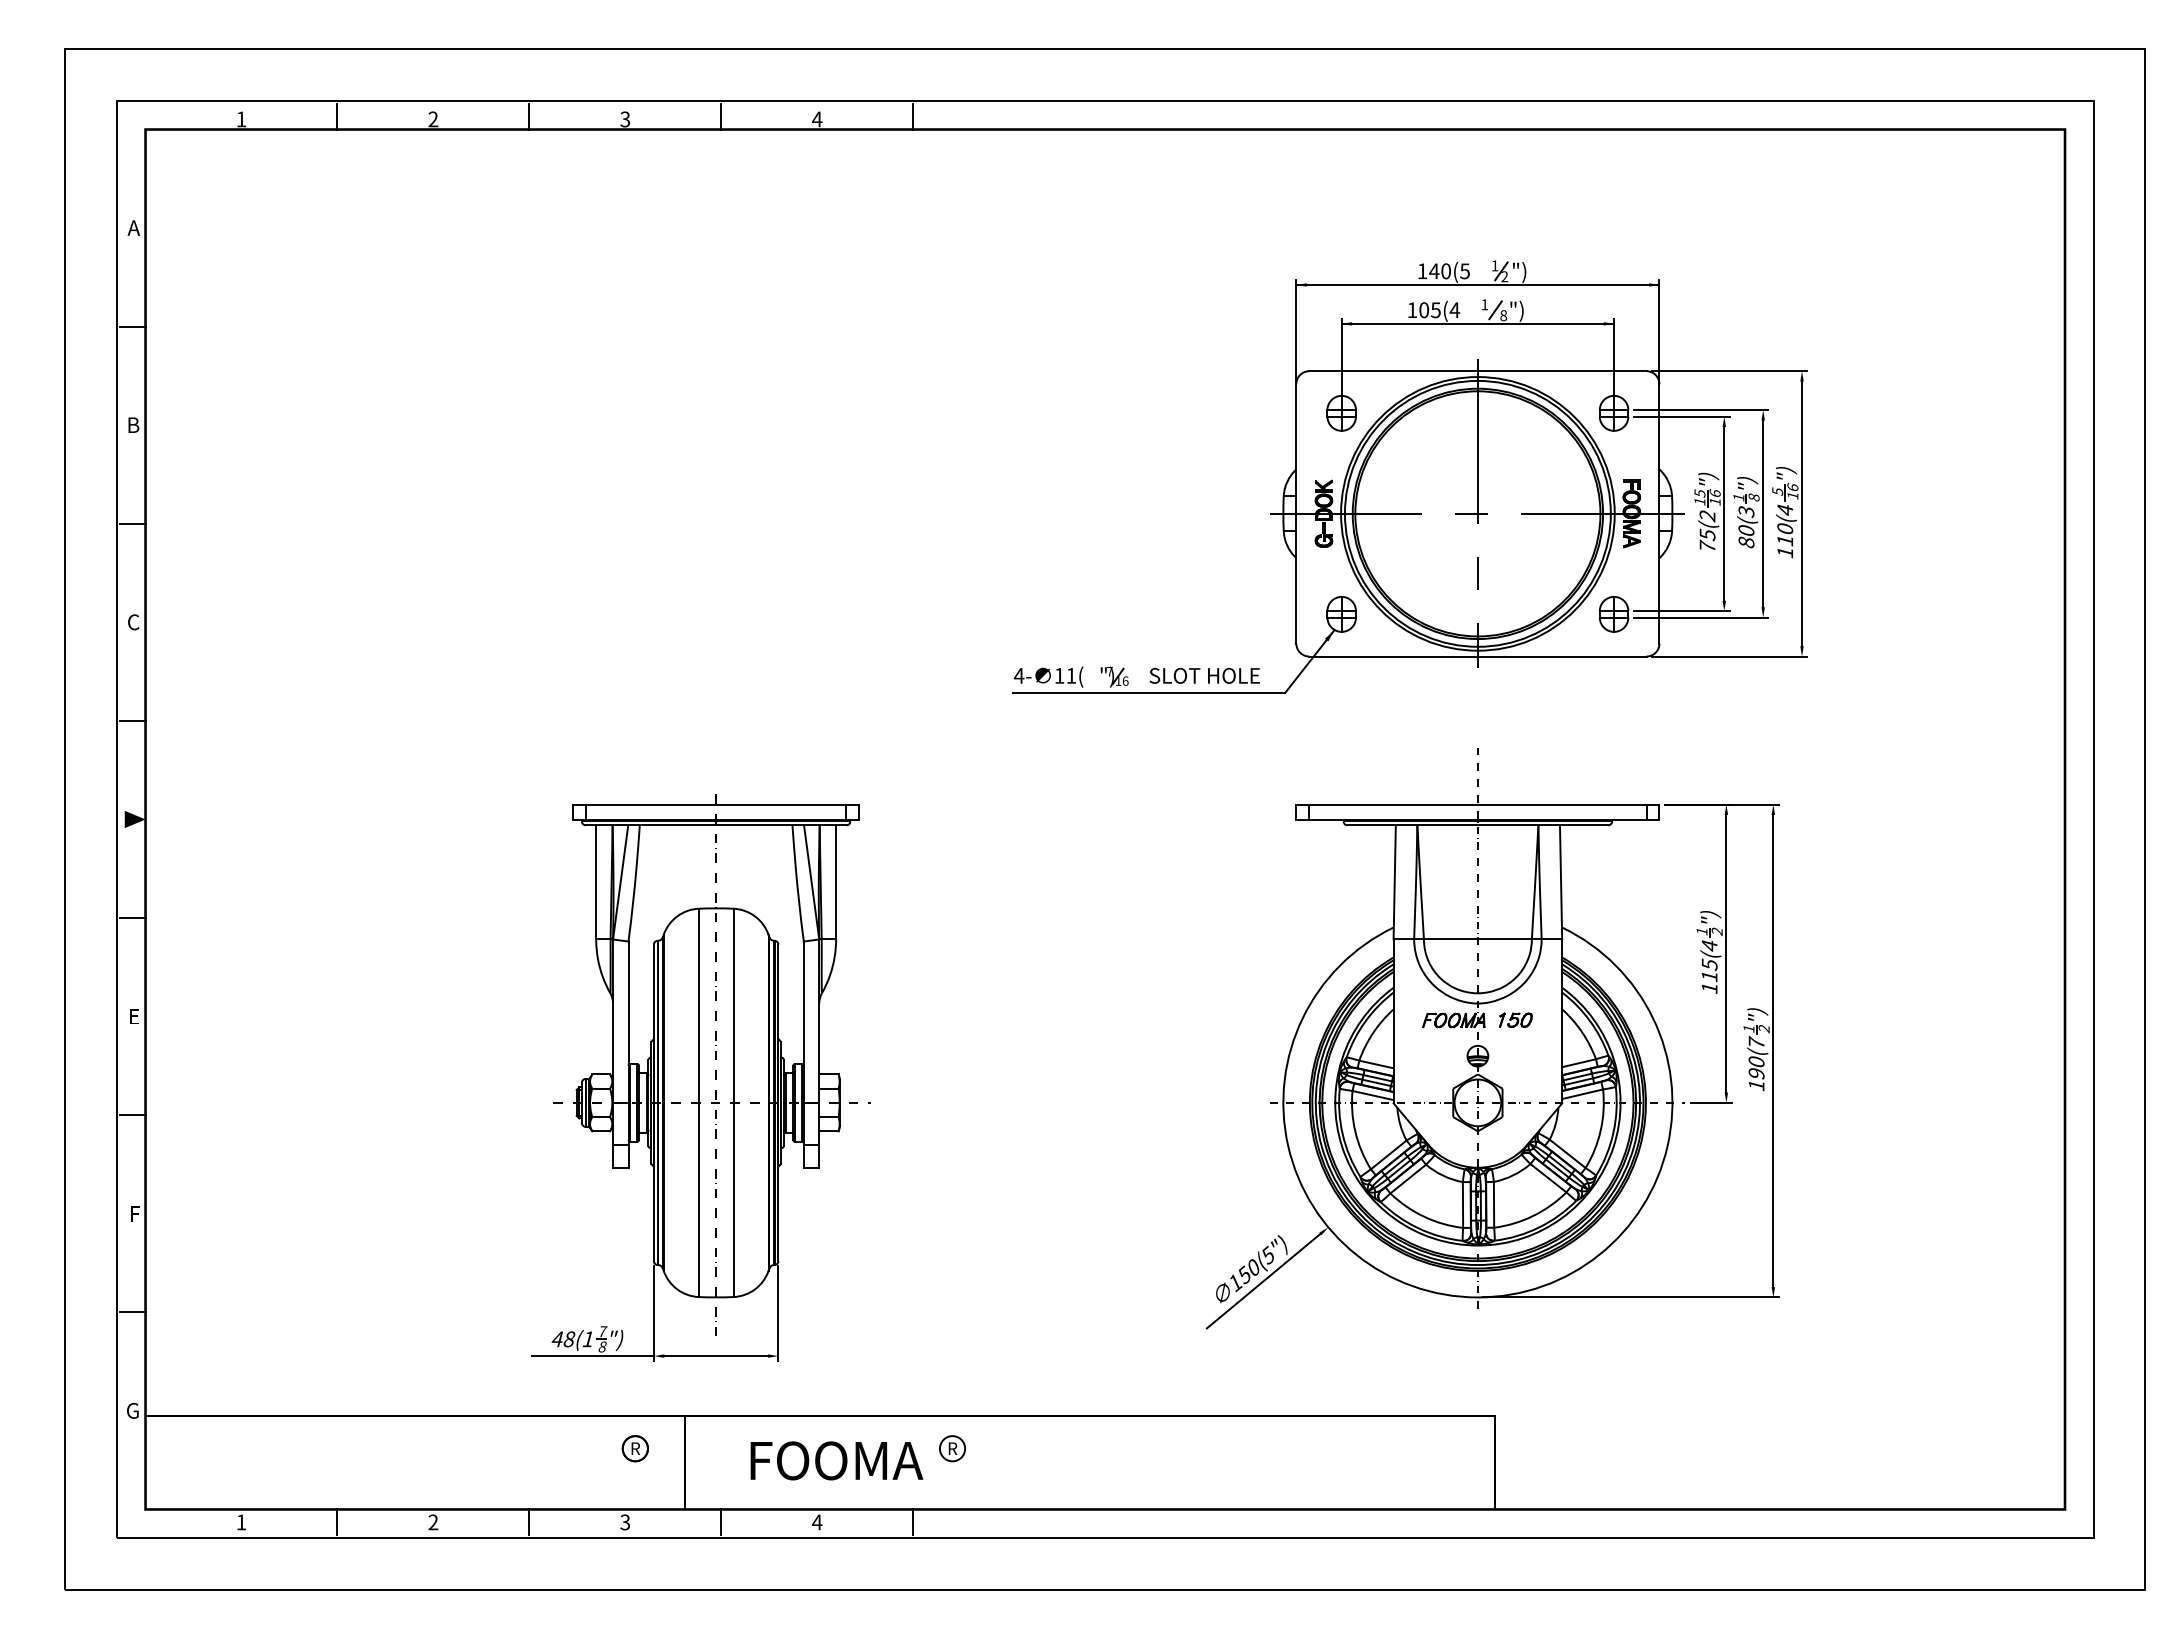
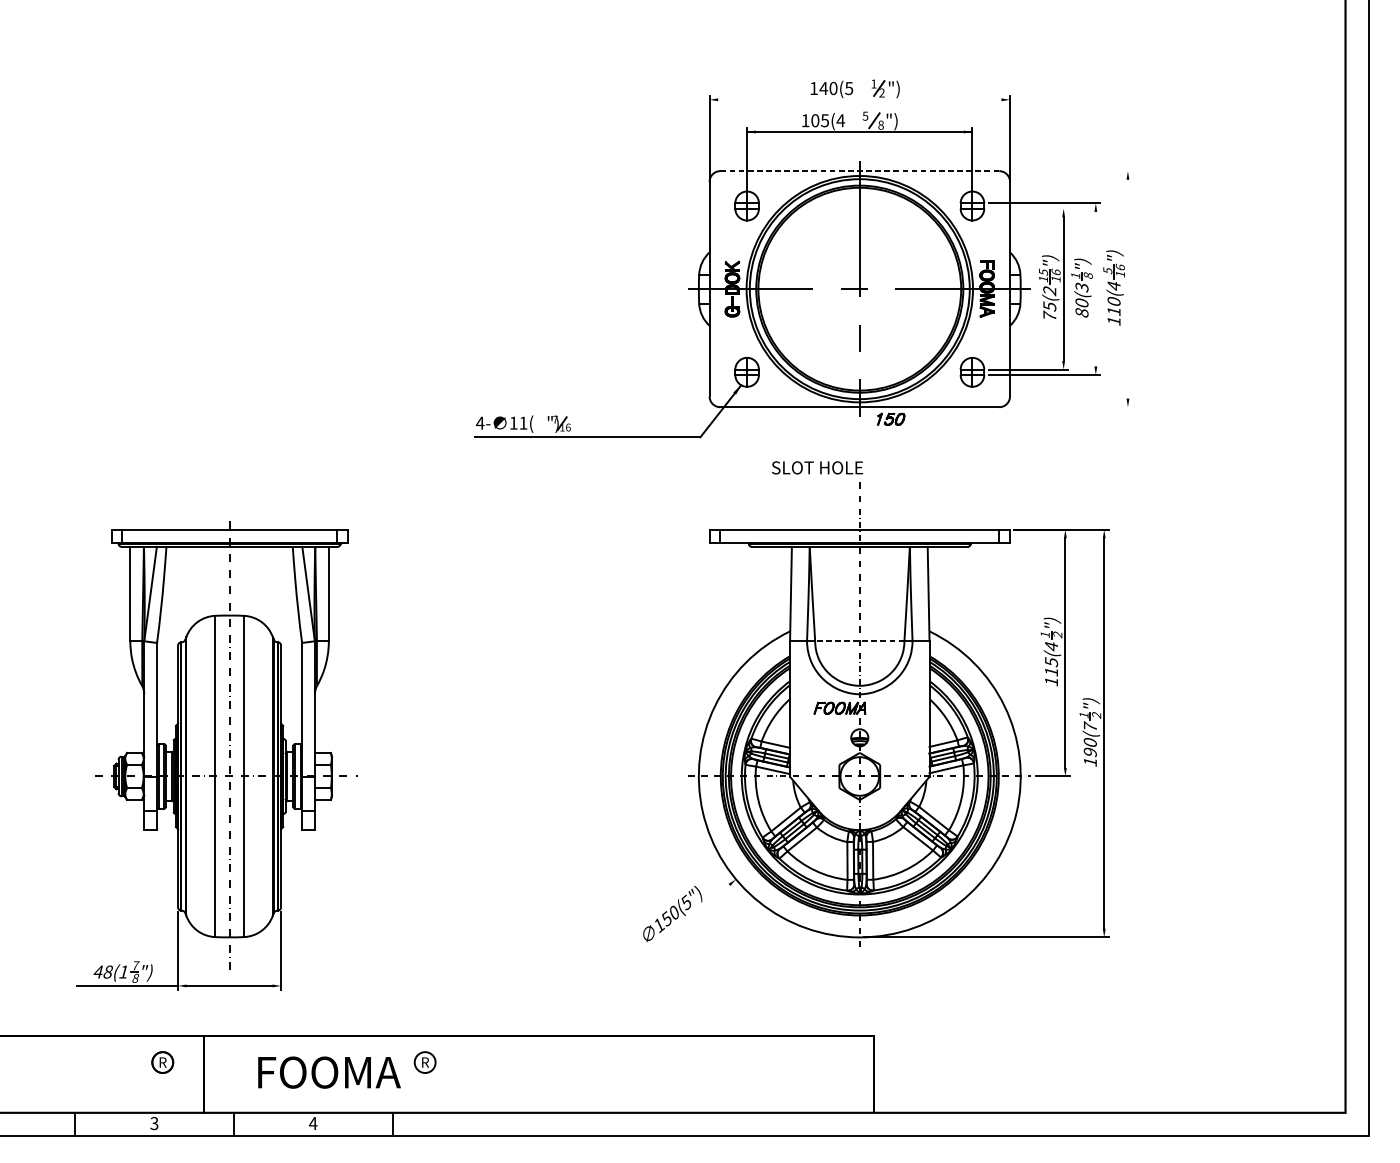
line: (1477, 284) -> (859, 99), removed
text: (1484, 304) -> (865, 115), 1 -> 5
line: (1477, 371) -> (859, 171), solid -> dashed
line: (1729, 371) -> (1067, 171), removed
line: (1681, 416) -> (1028, 208), removed
line: (1763, 513) -> (1096, 288), removed
line: (1802, 513) -> (1128, 288), removed
line: (1729, 656) -> (1067, 407), removed
text: (1204, 675) -> (817, 467), moved
line: (1477, 939) -> (859, 641), solid -> dashed
part: (1515, 1019) -> (890, 418), moved
line: (1263, 1280) -> (682, 923), removed

